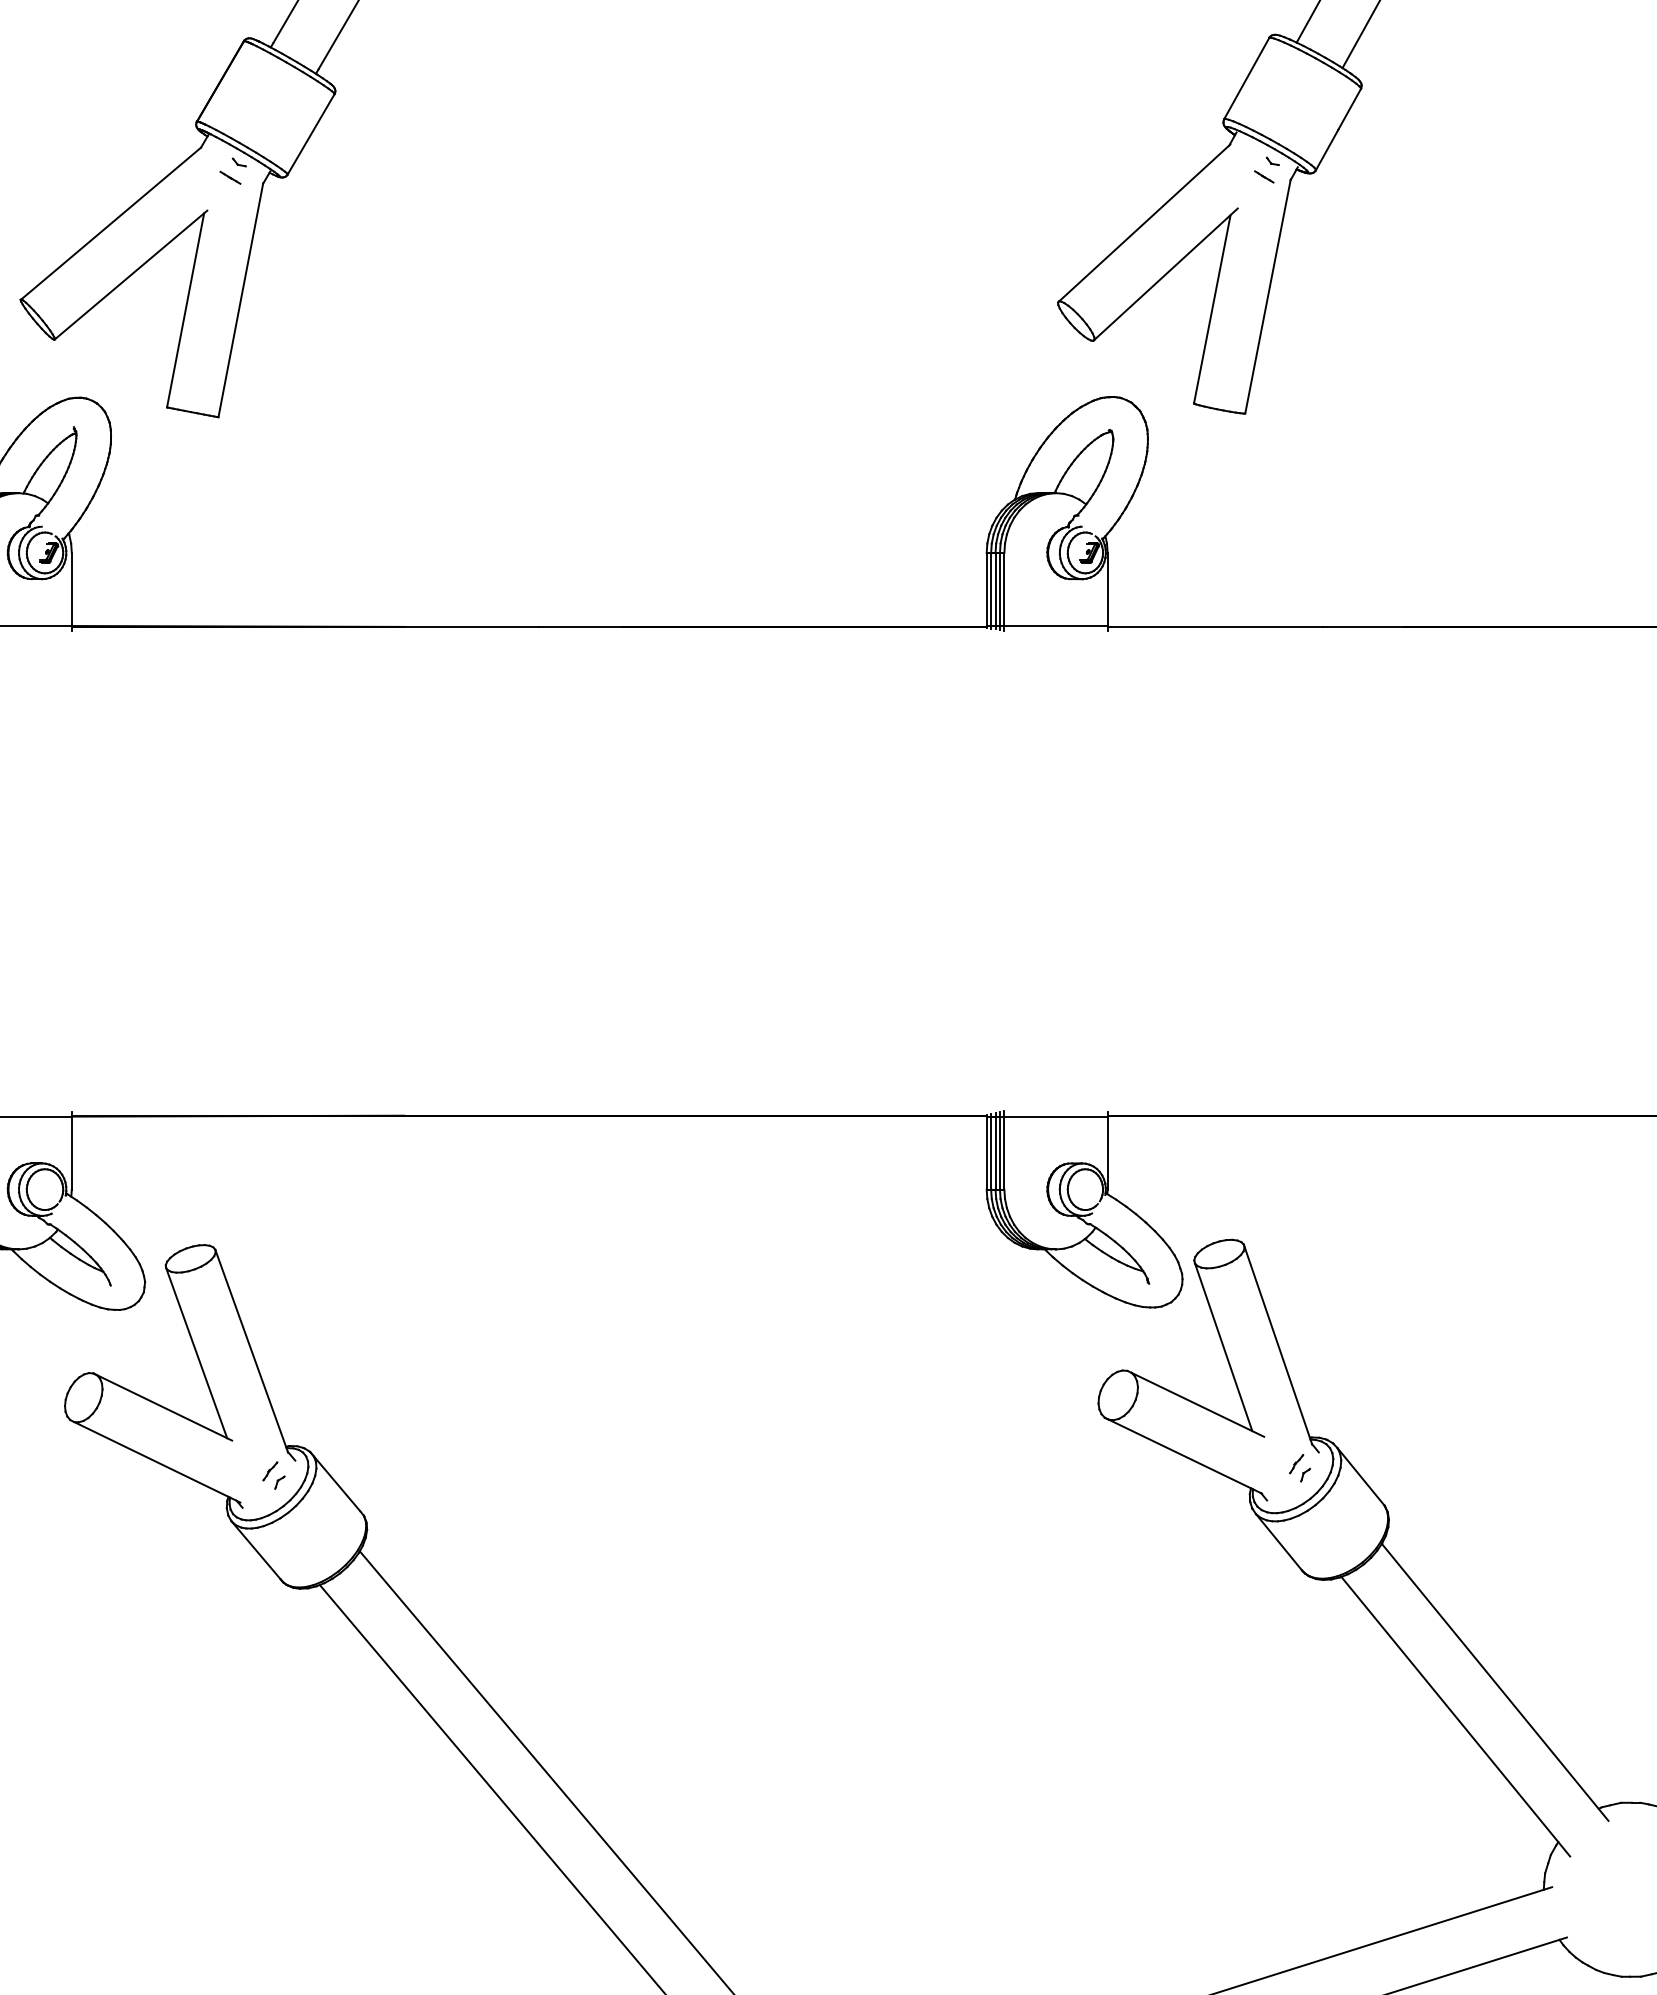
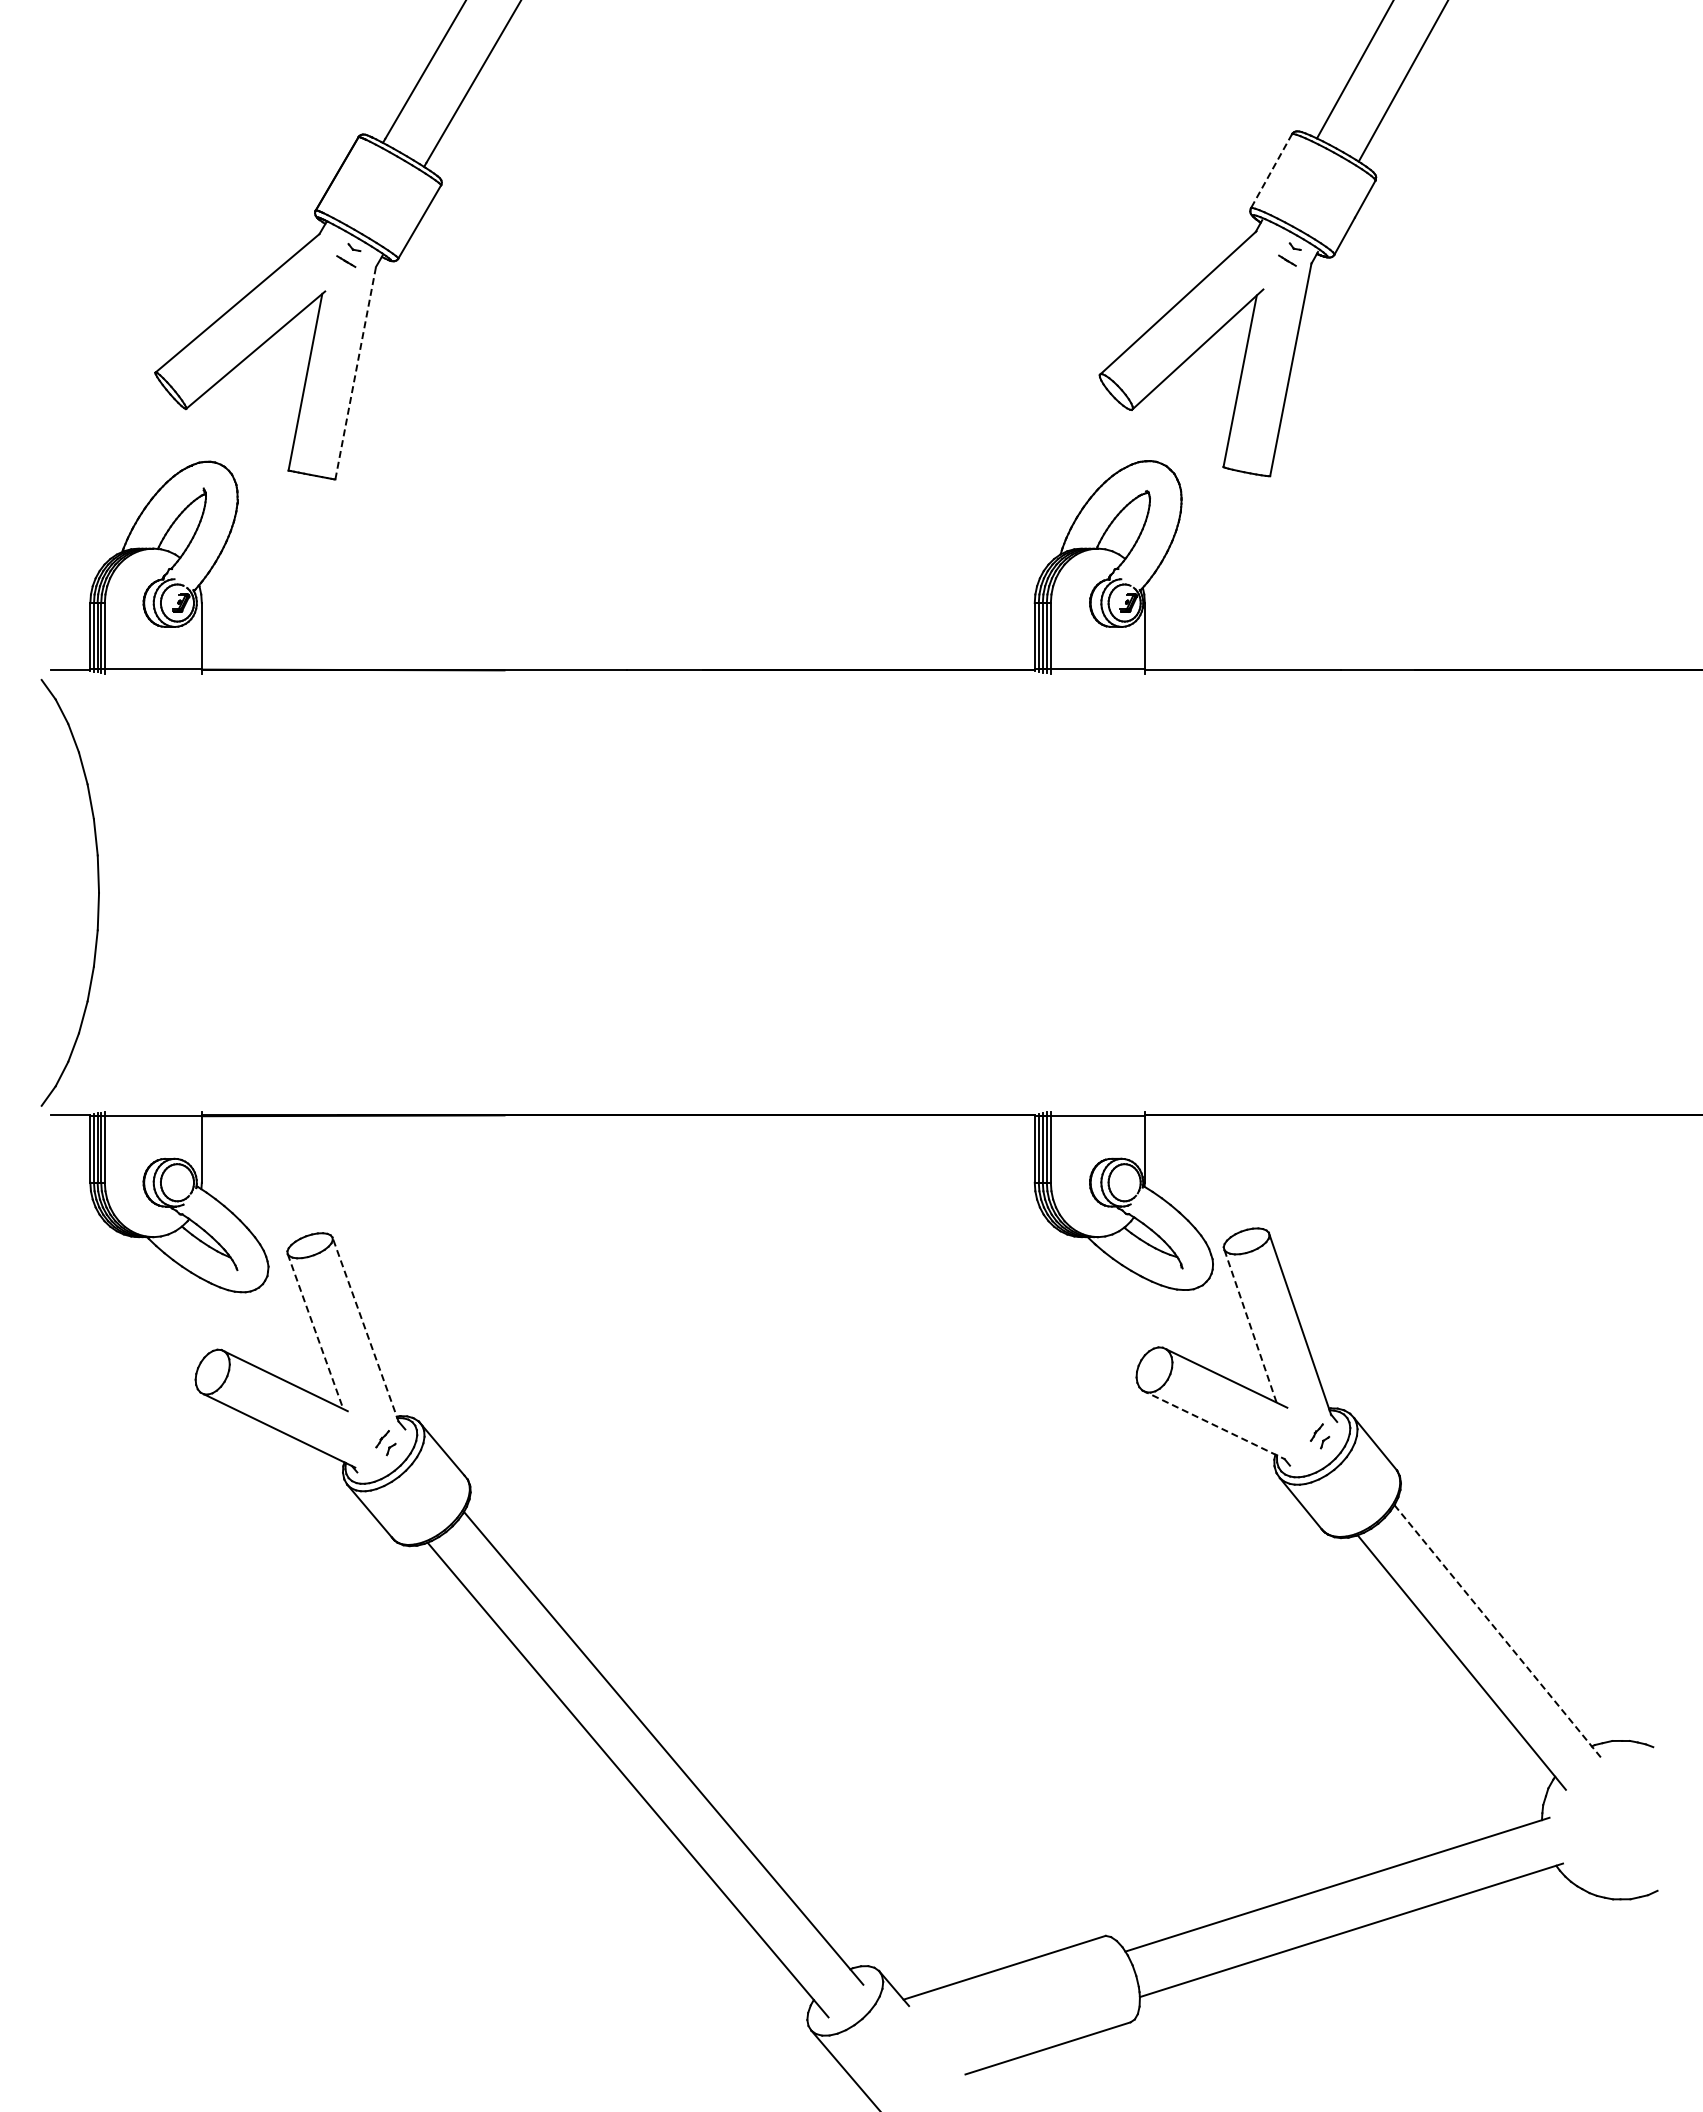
line: (1246, 78) -> (1271, 171), solid -> dashed
line: (240, 299) -> (355, 372), solid -> dashed
line: (1223, 1347) -> (1250, 1326), solid -> dashed
line: (251, 1350) -> (365, 1329), solid -> dashed
line: (196, 1354) -> (315, 1332), solid -> dashed
line: (1184, 1456) -> (1214, 1425), solid -> dashed
line: (1494, 1682) -> (1497, 1631), solid -> dashed

